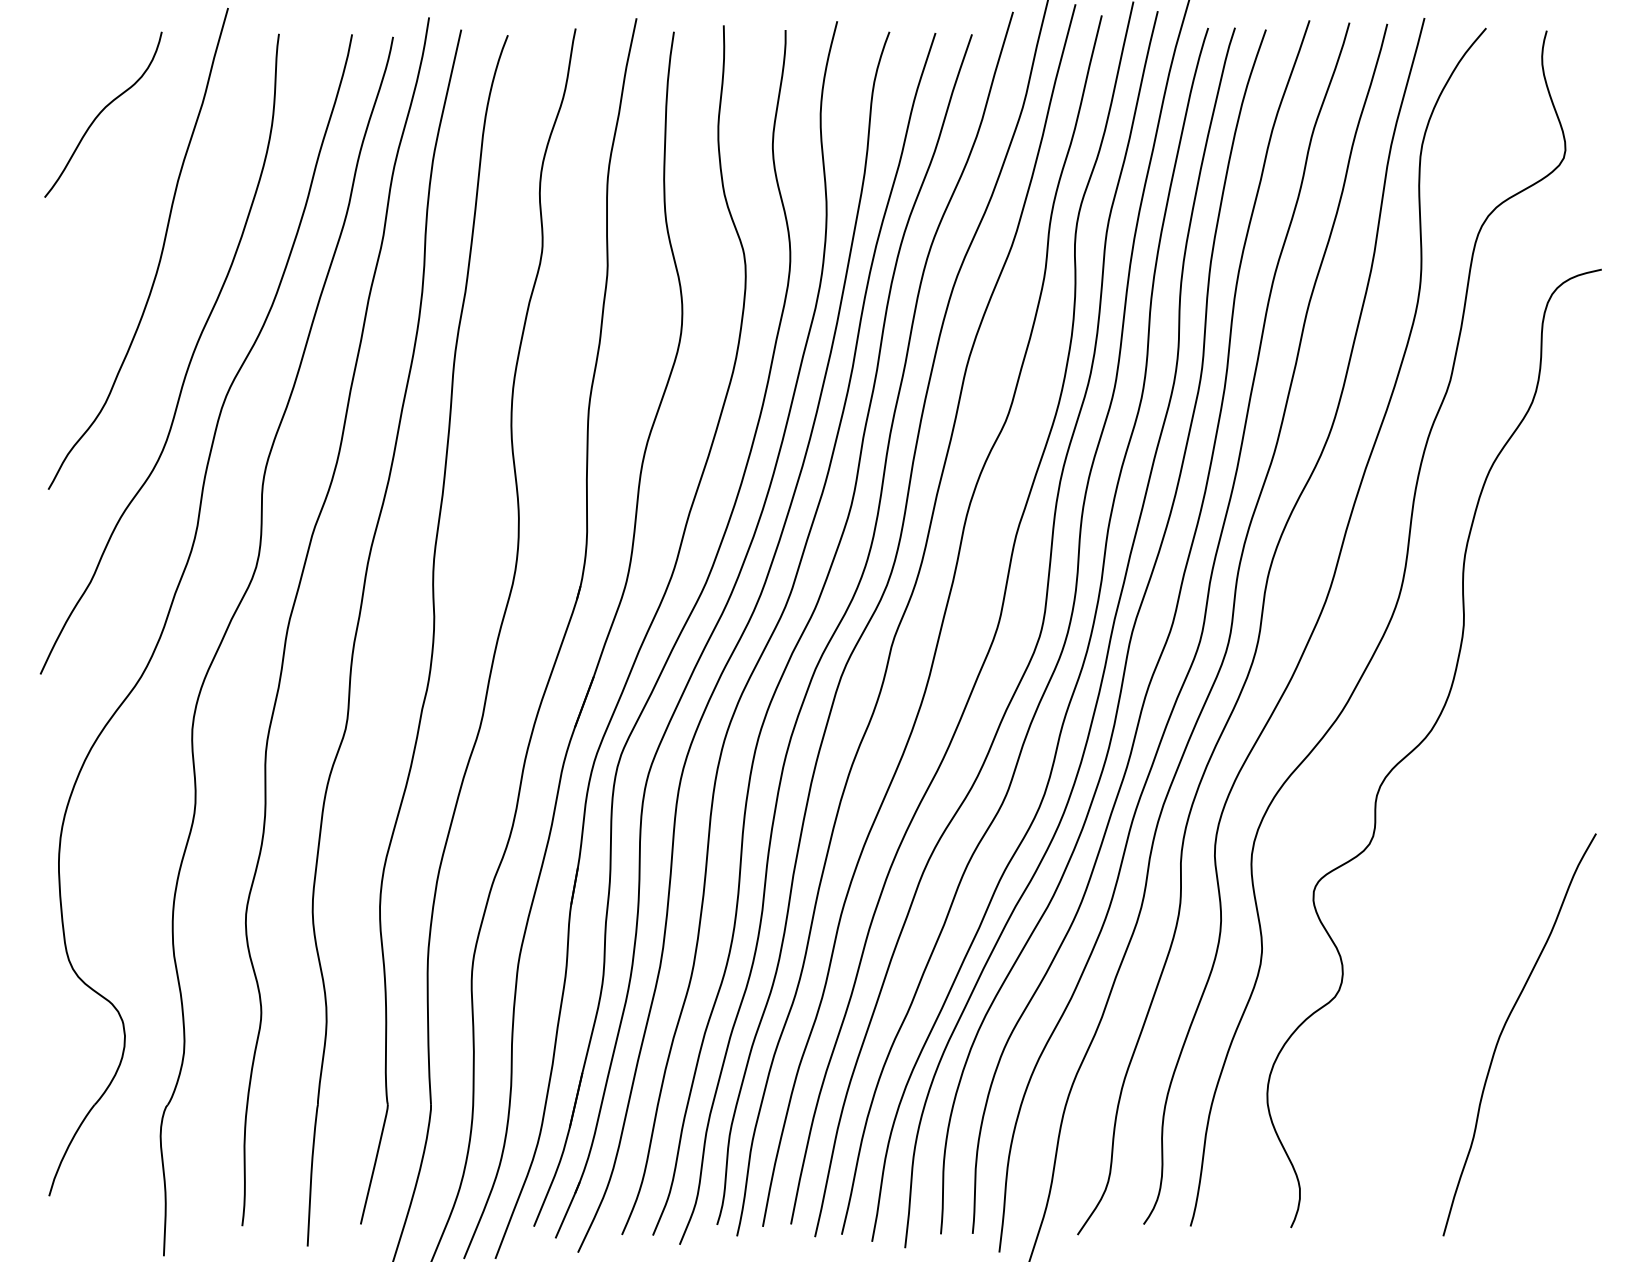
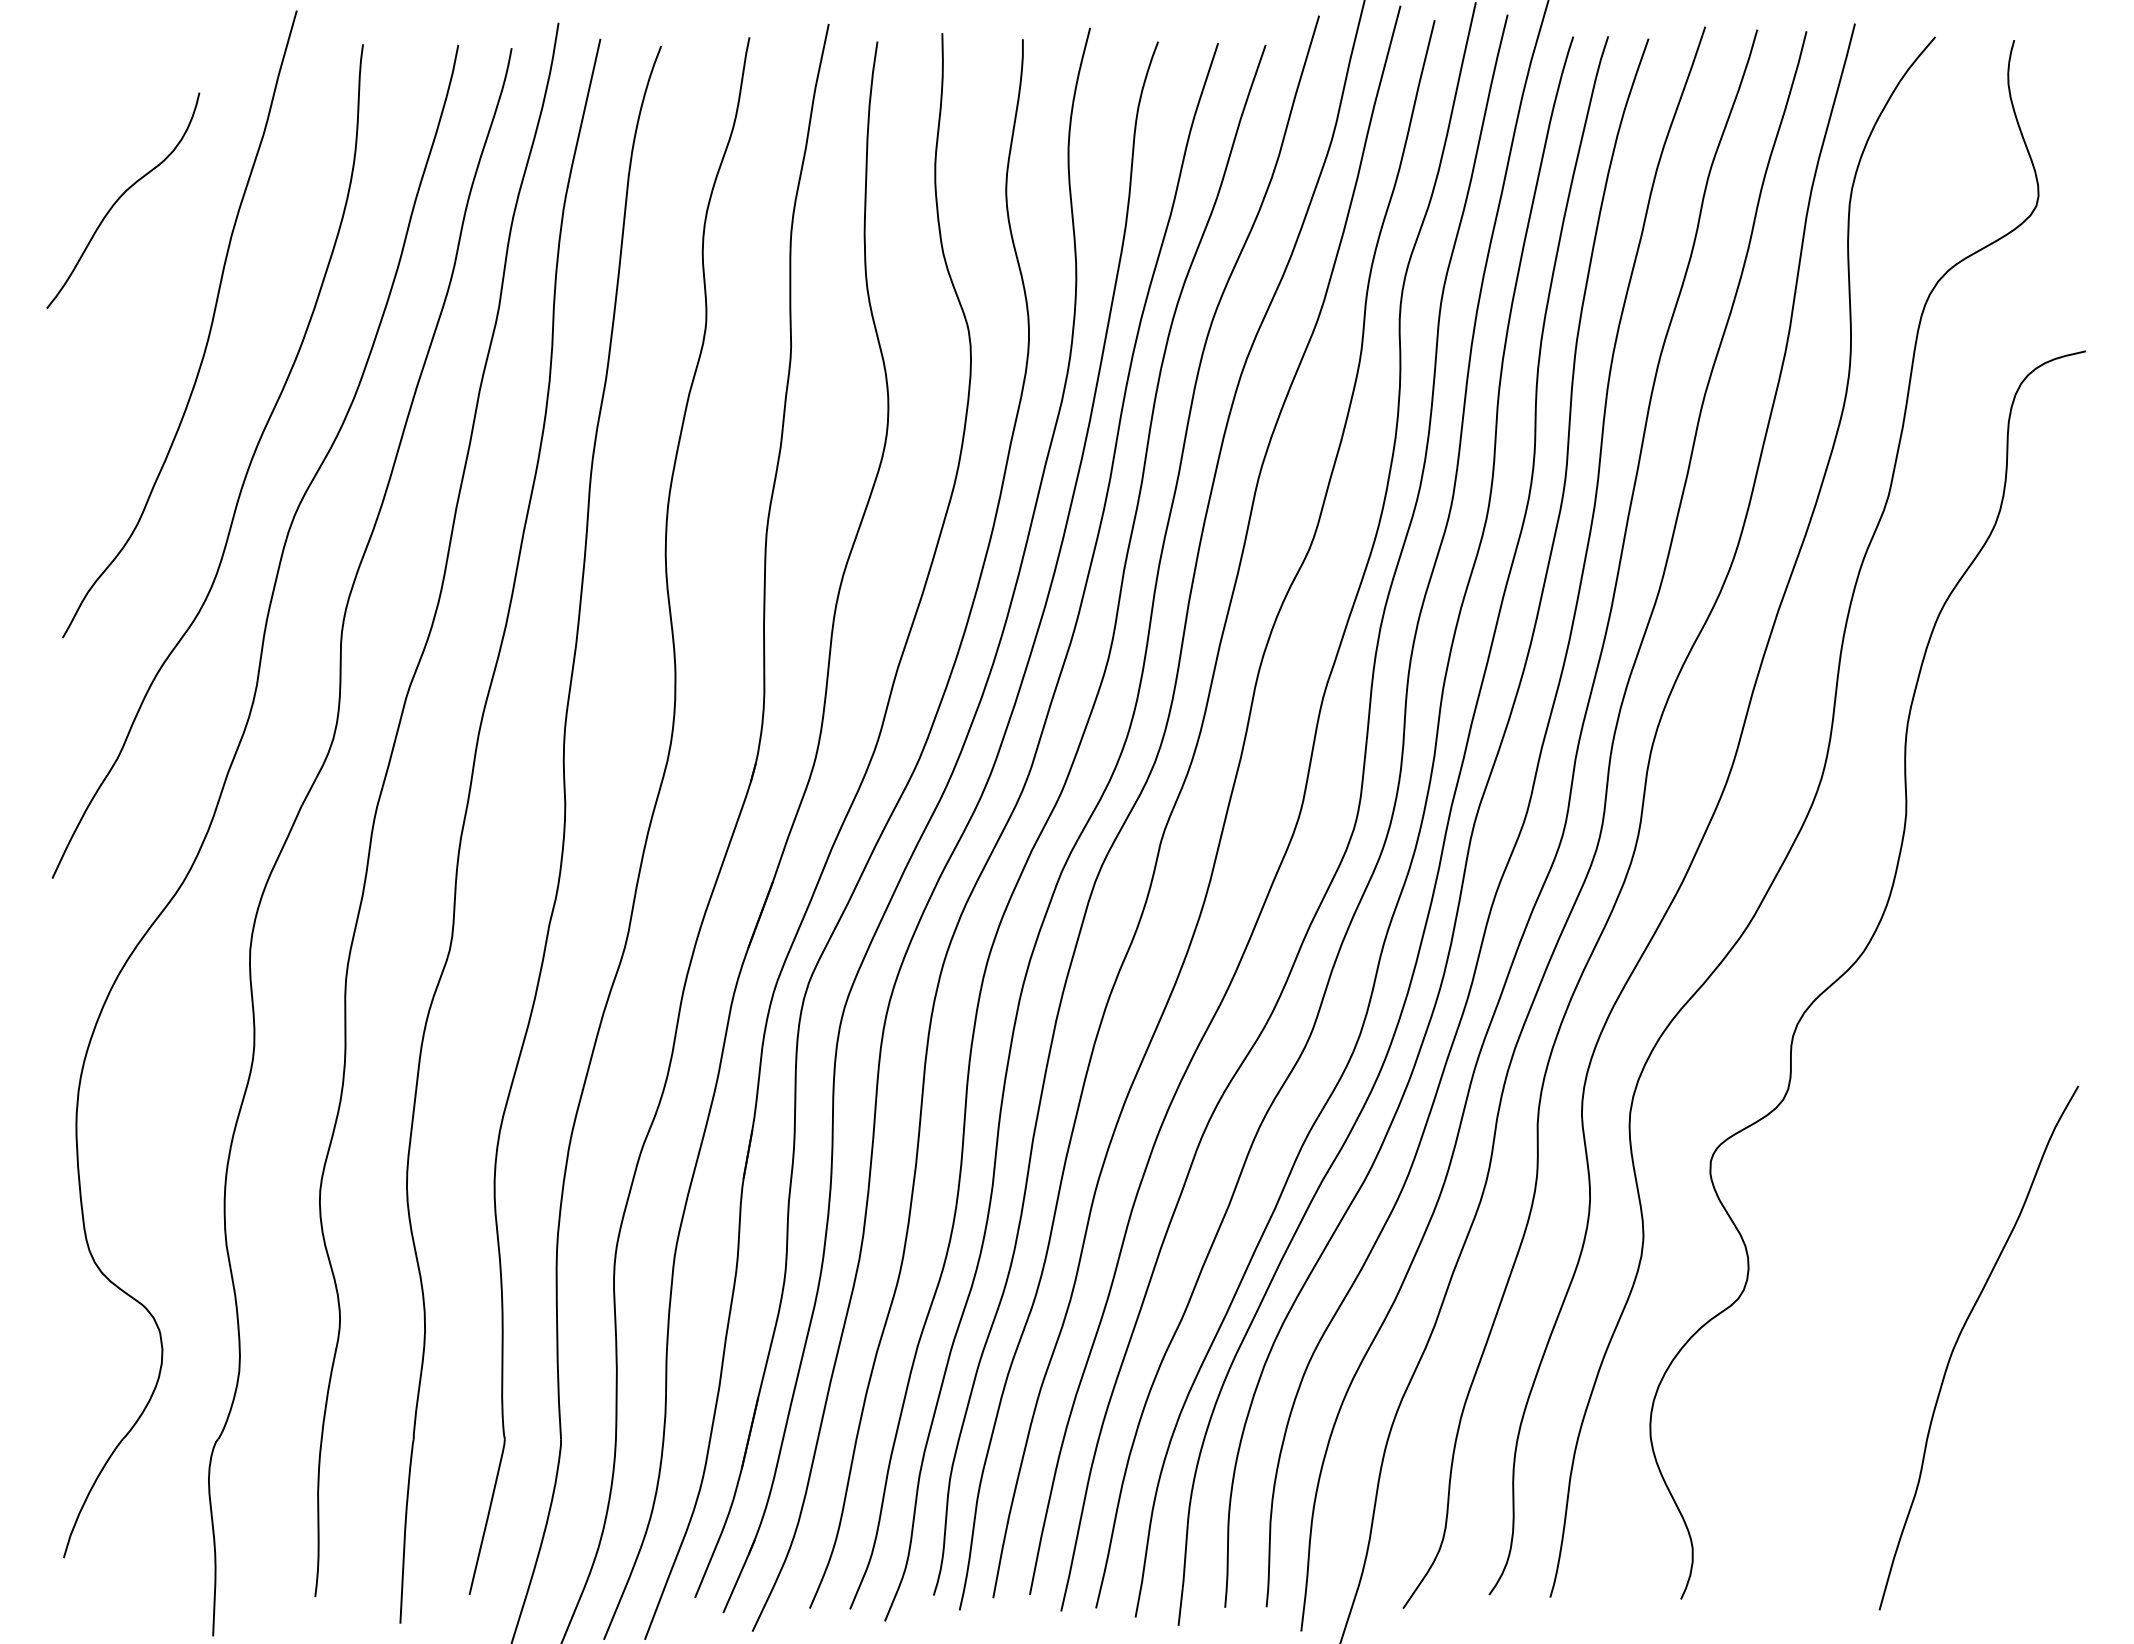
curve: (101, 112) -> (121, 197), moved

